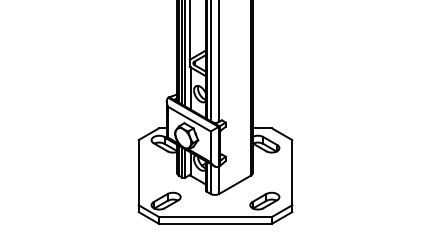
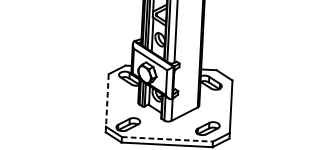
line: (138, 172) -> (107, 100), solid -> dashed
line: (215, 216) -> (167, 138), solid -> dashed

